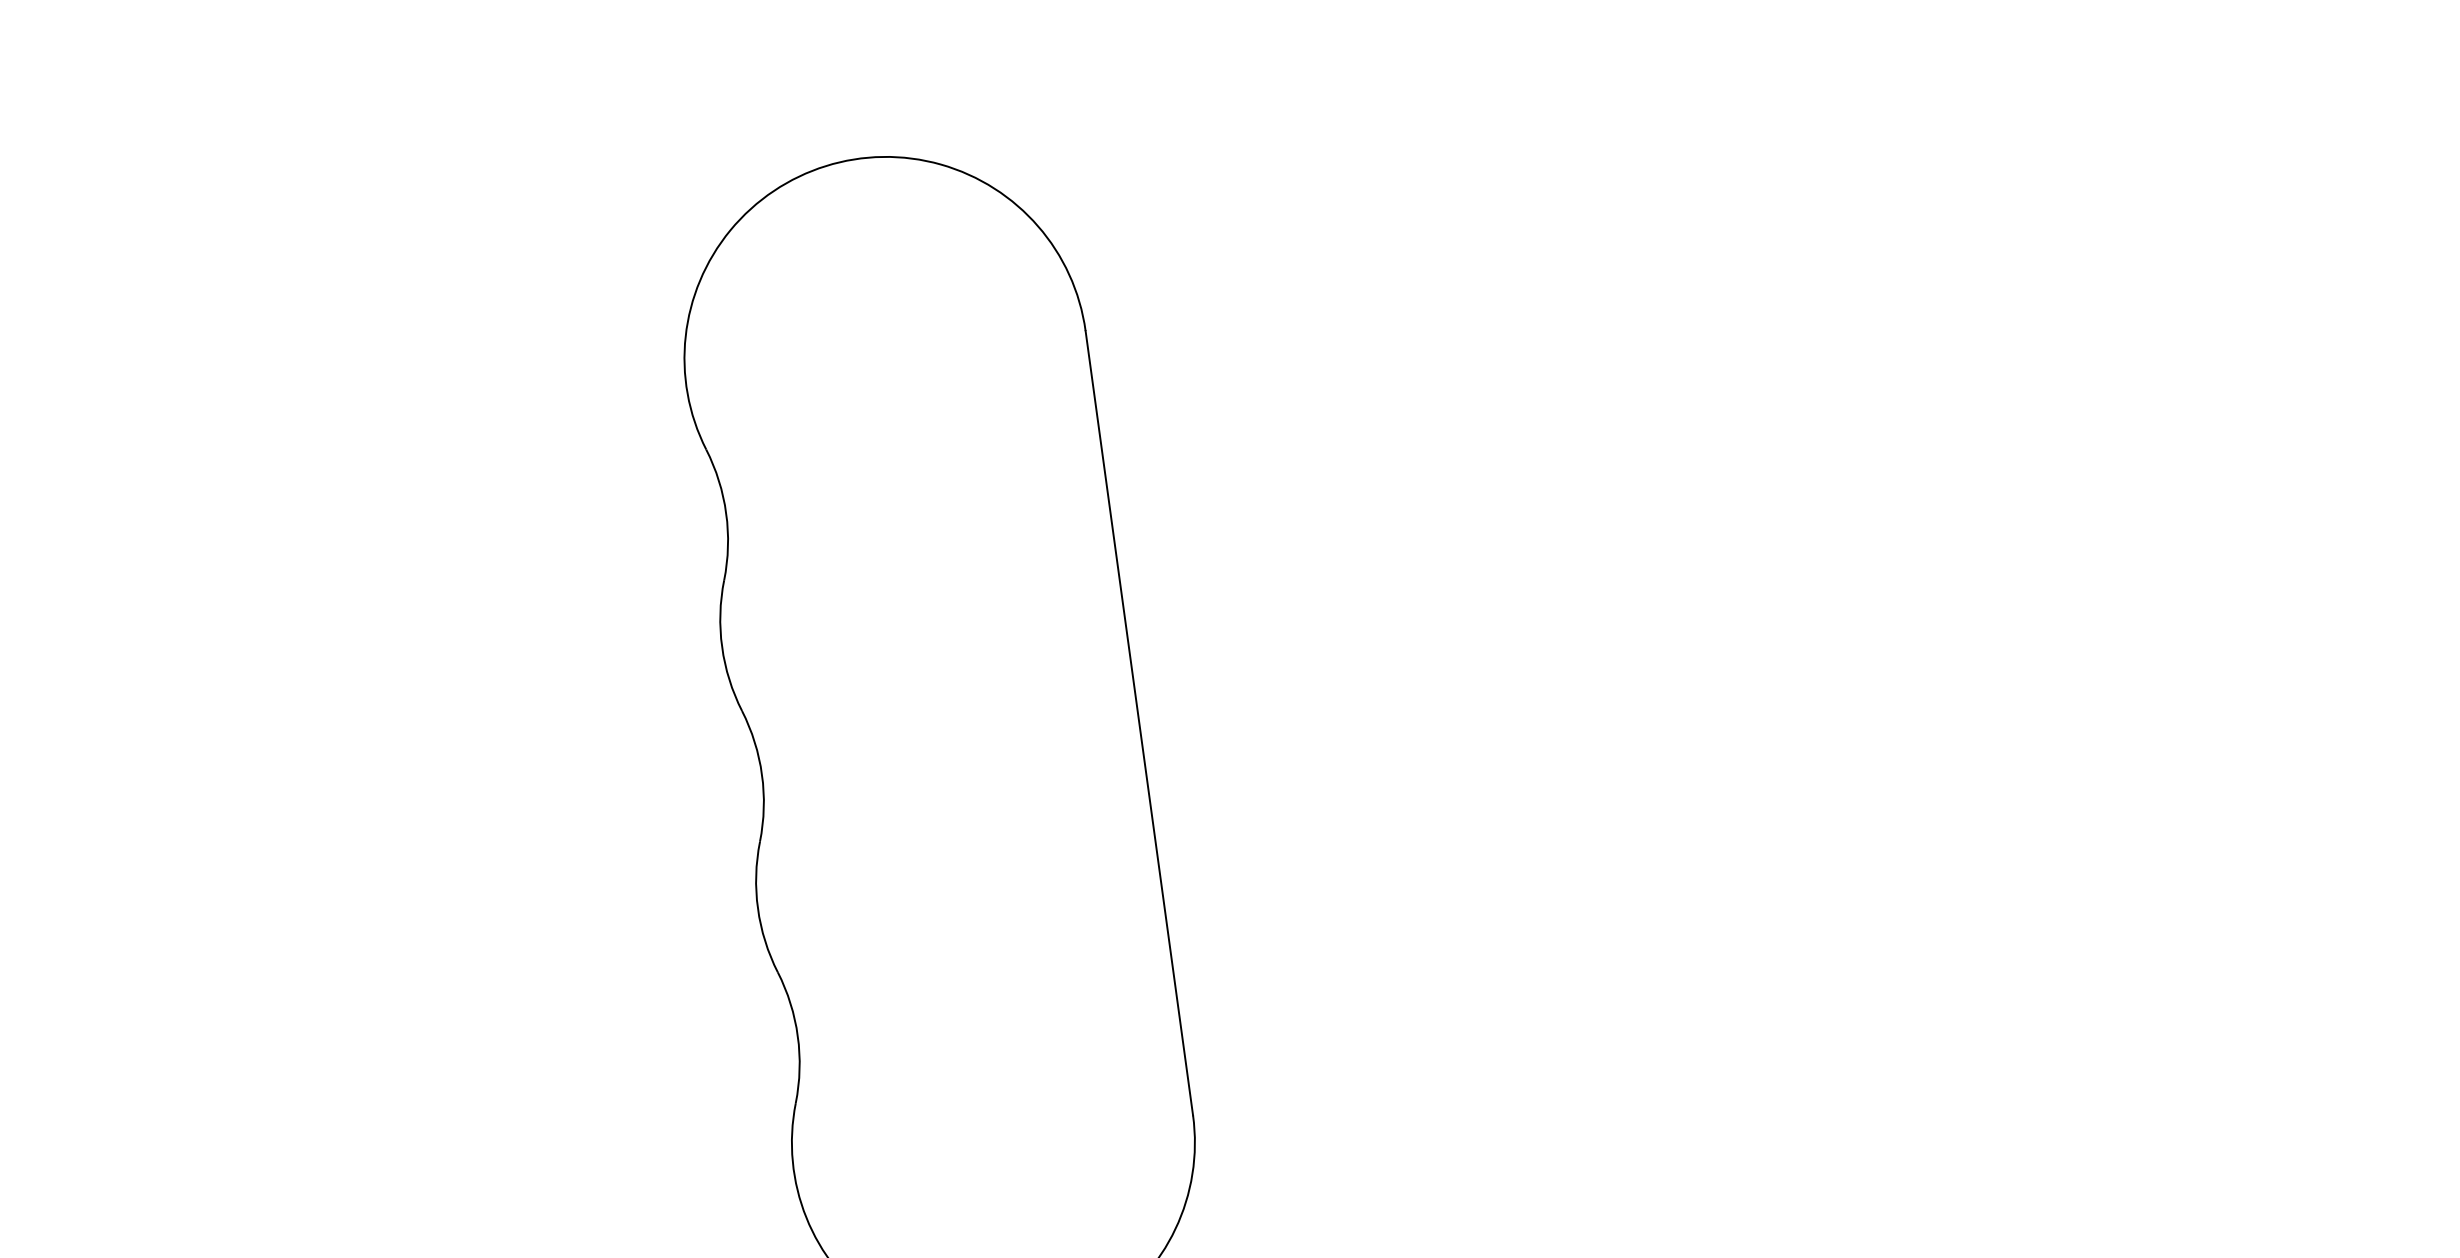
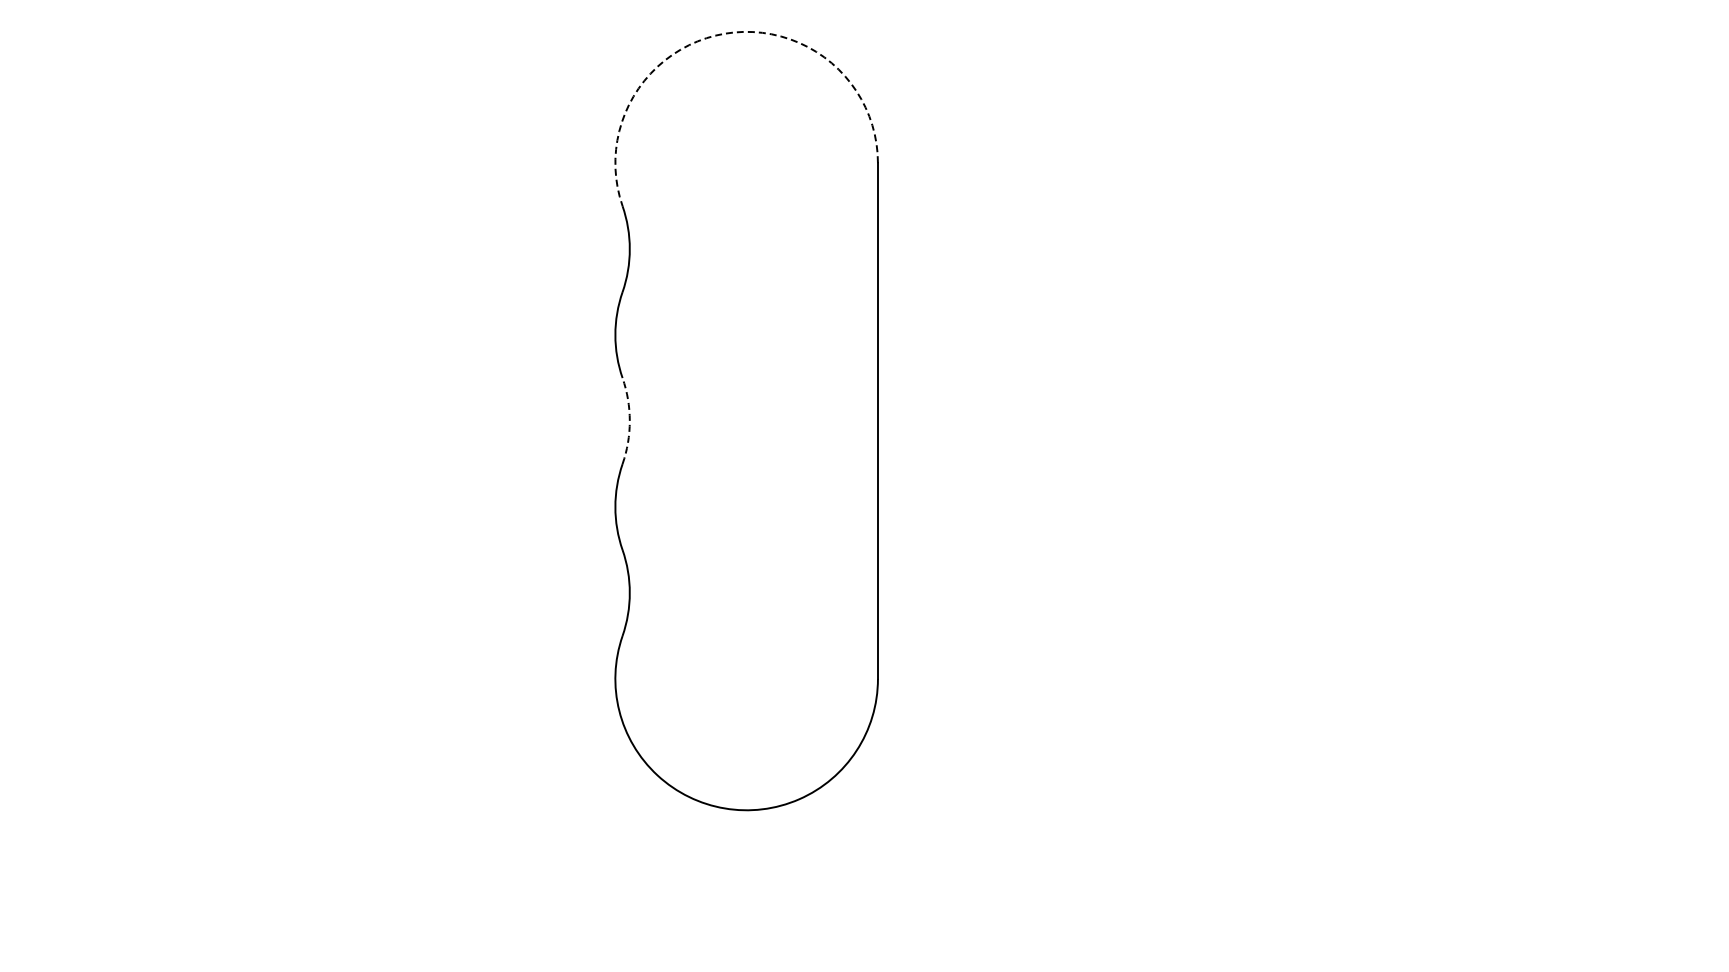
arc: (825, 165) -> (724, 33), solid -> dashed
arc: (761, 775) -> (629, 421), solid -> dashed

